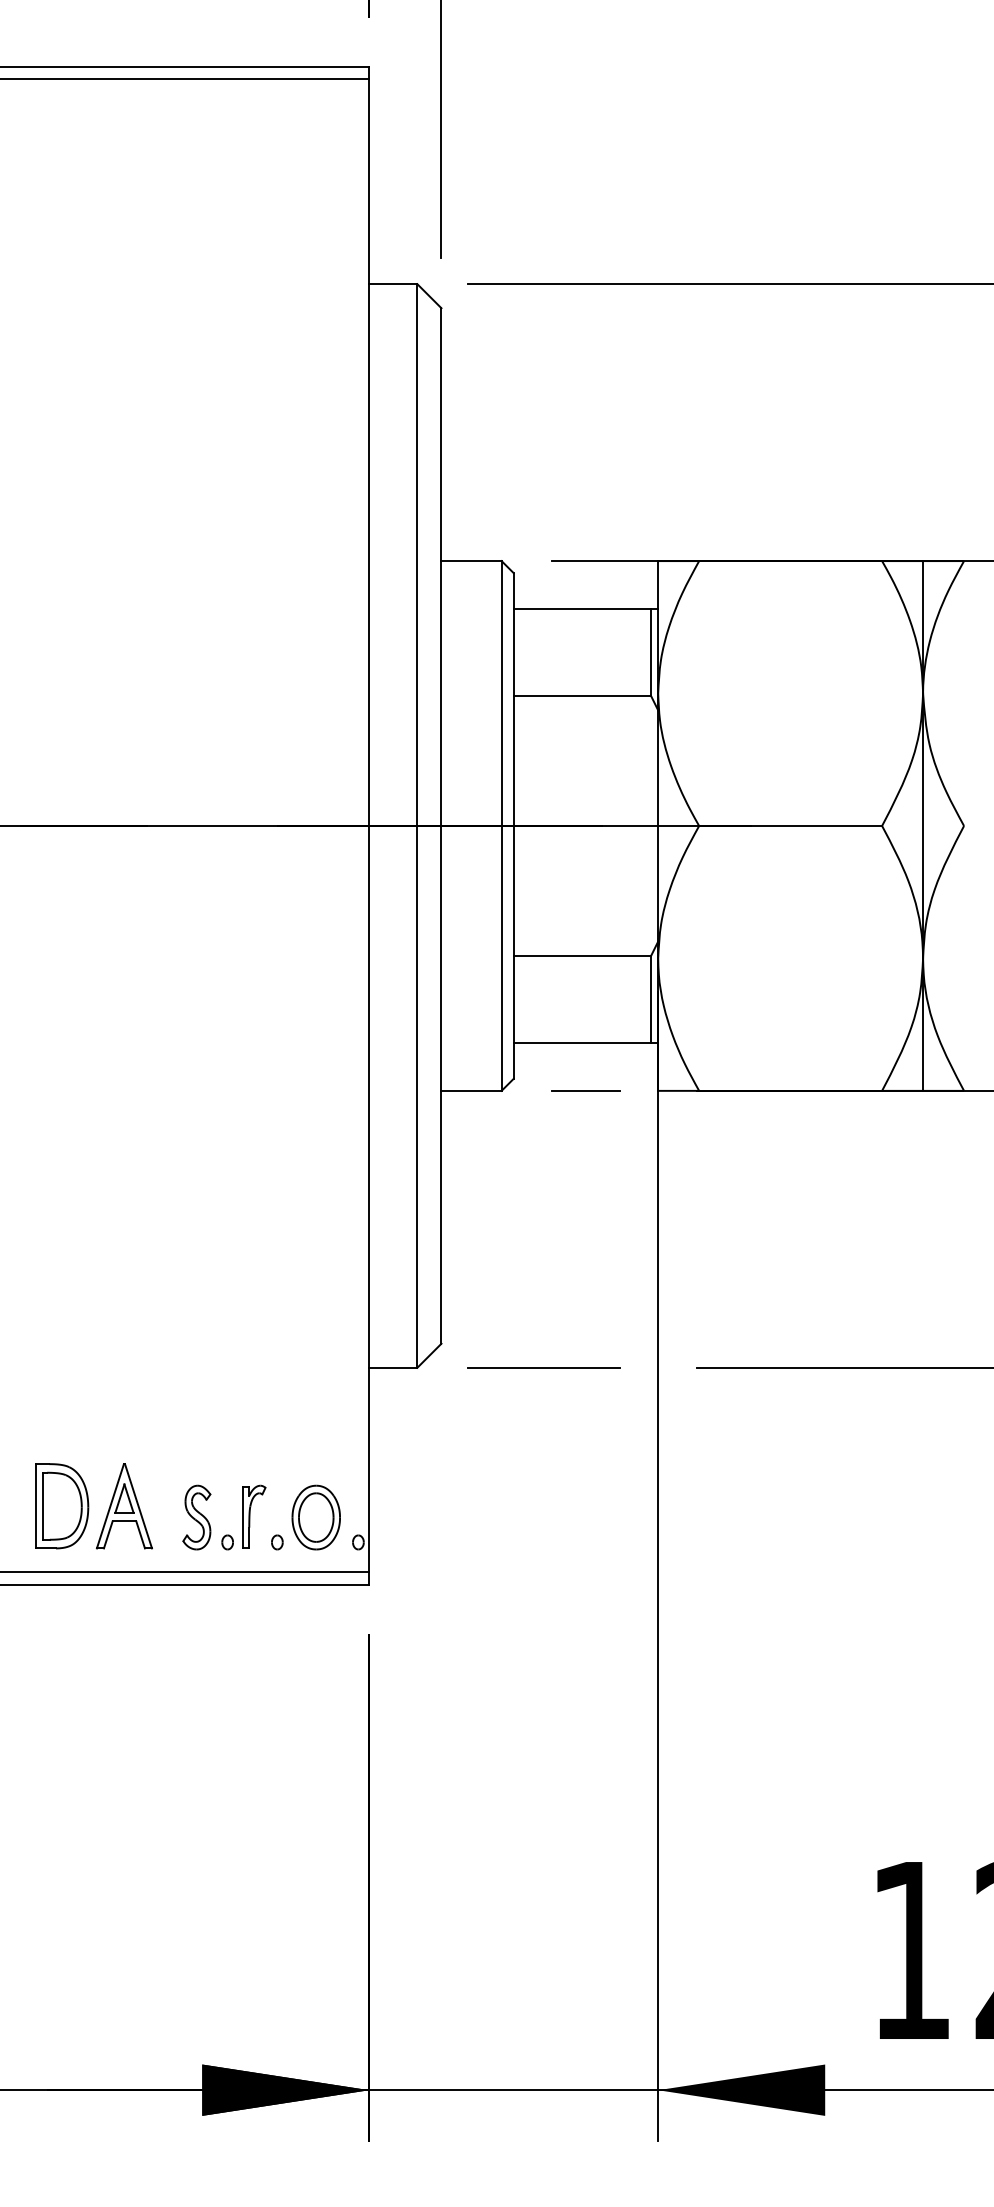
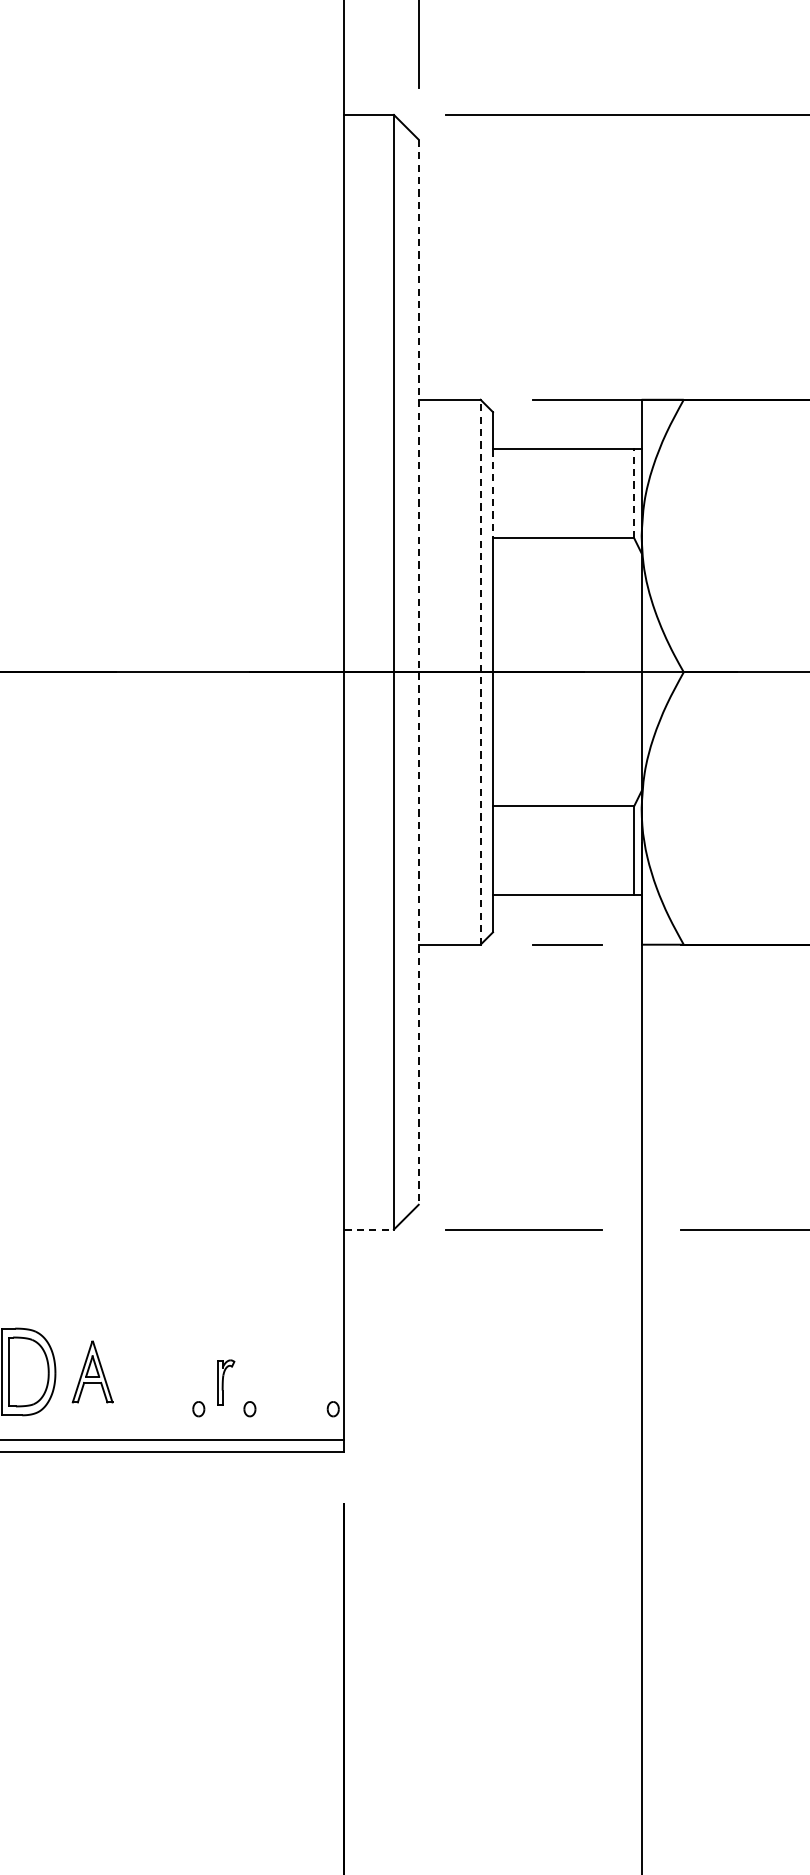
line: (650, 652) -> (633, 493), solid -> dashed
line: (513, 653) -> (492, 494), solid -> dashed
line: (441, 825) -> (418, 671), solid -> dashed
line: (501, 825) -> (480, 671), solid -> dashed
line: (393, 1367) -> (369, 1229), solid -> dashed
part: (124, 1506) -> (92, 1372), size x0.7
part: (254, 1516) -> (226, 1382), size x0.7
part: (196, 1517) -> (166, 1383), removed
part: (315, 1517) -> (289, 1383), removed

